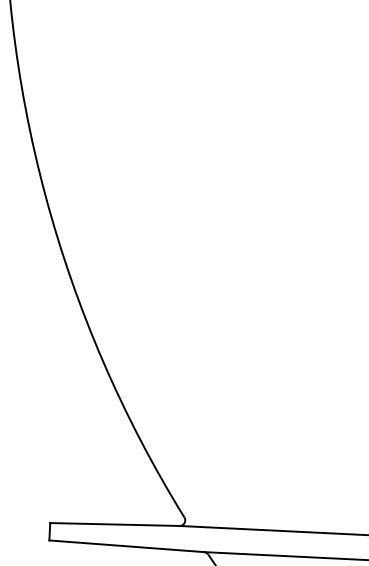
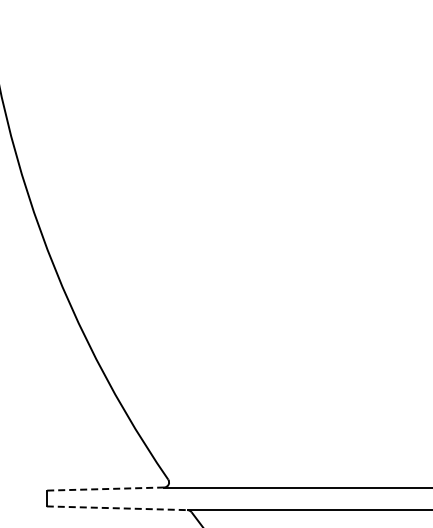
line: (114, 524) -> (105, 489), solid -> dashed
line: (127, 546) -> (117, 508), solid -> dashed

